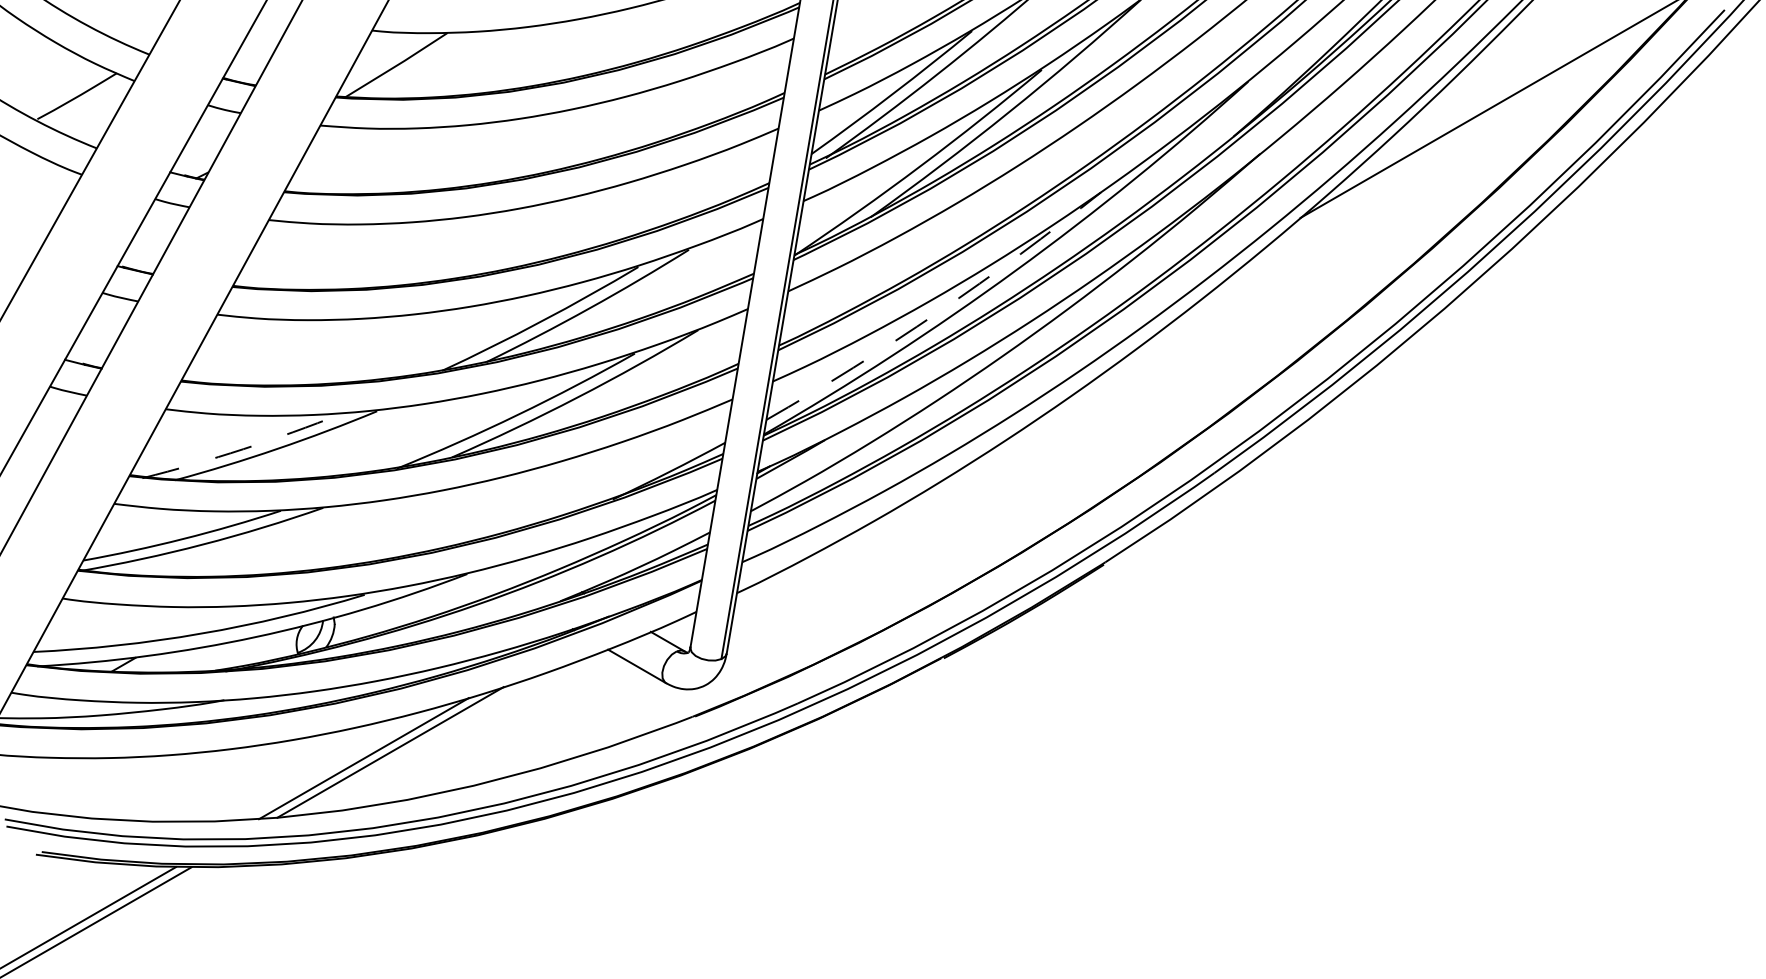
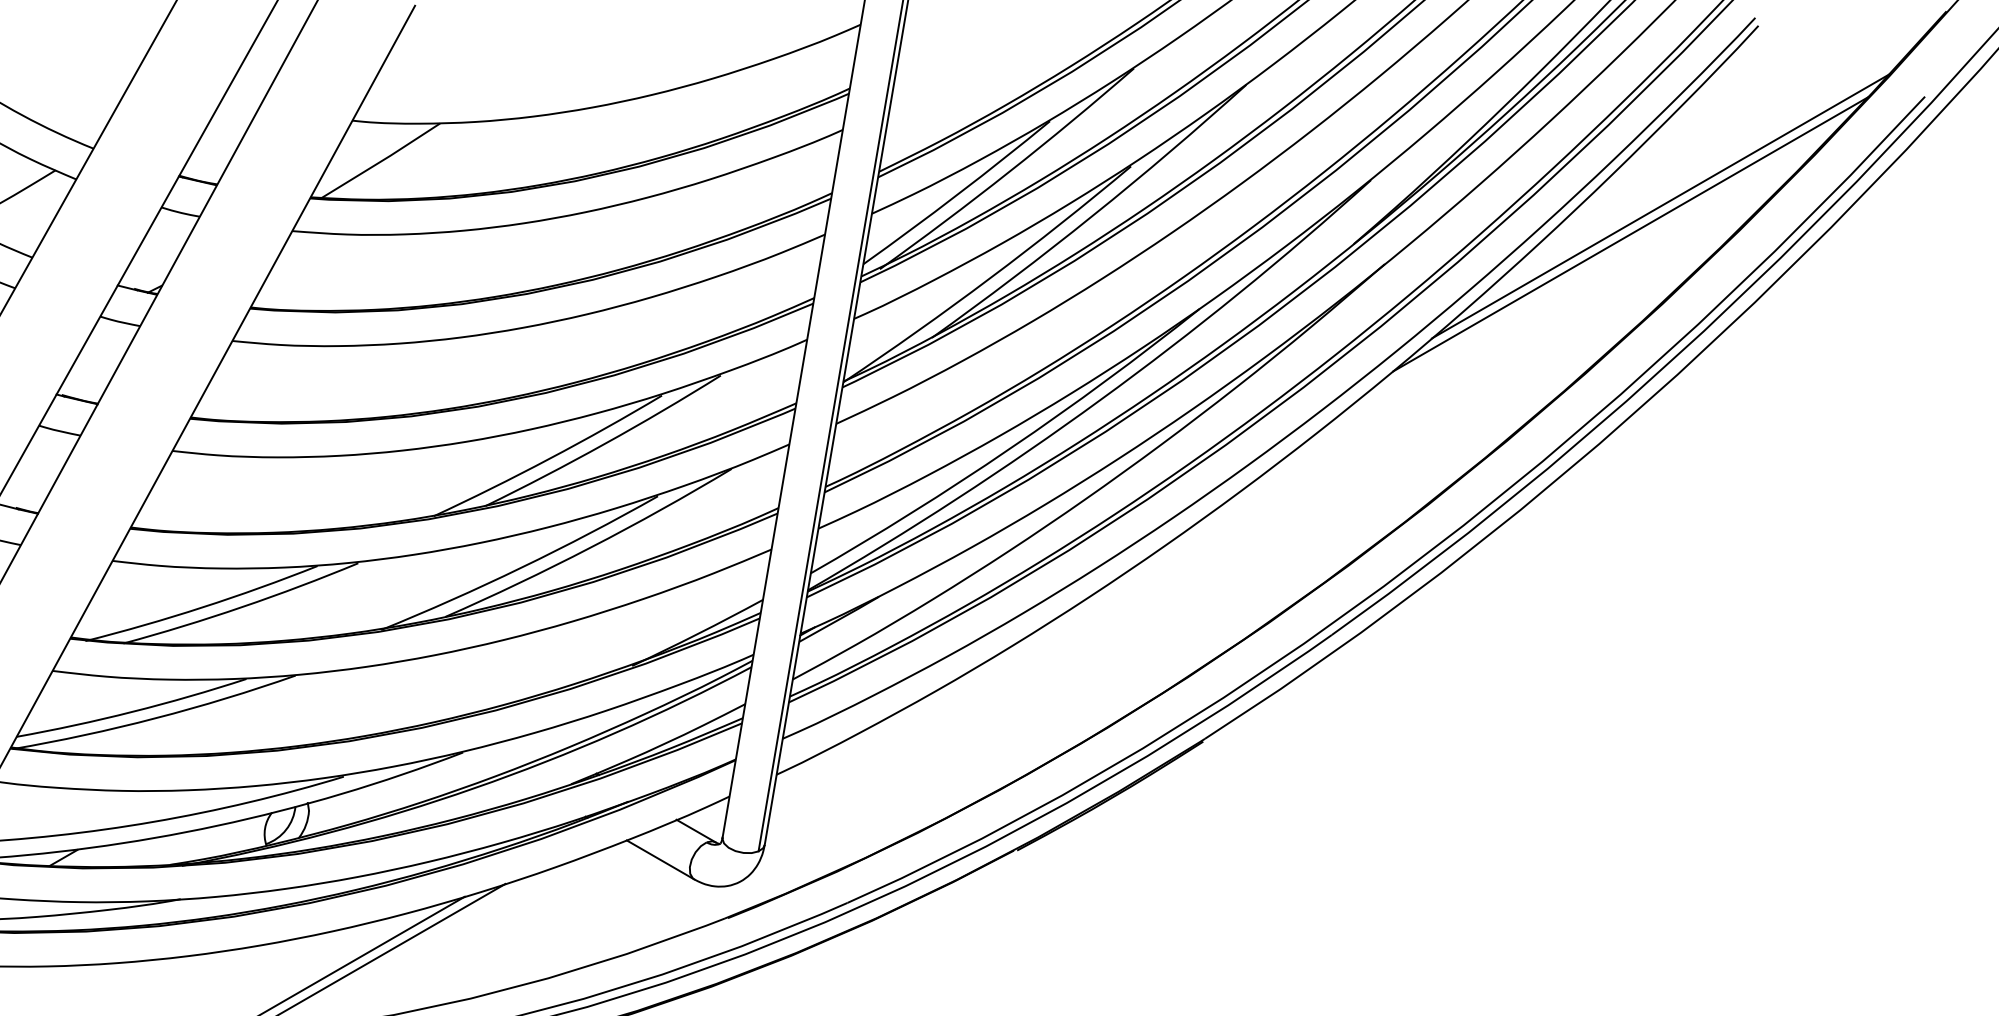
line: (1471, 128) -> (1630, 234), added
arc: (938, 312) -> (1010, 448), dashed -> solid
arc: (243, 449) -> (202, 607), dashed -> solid

